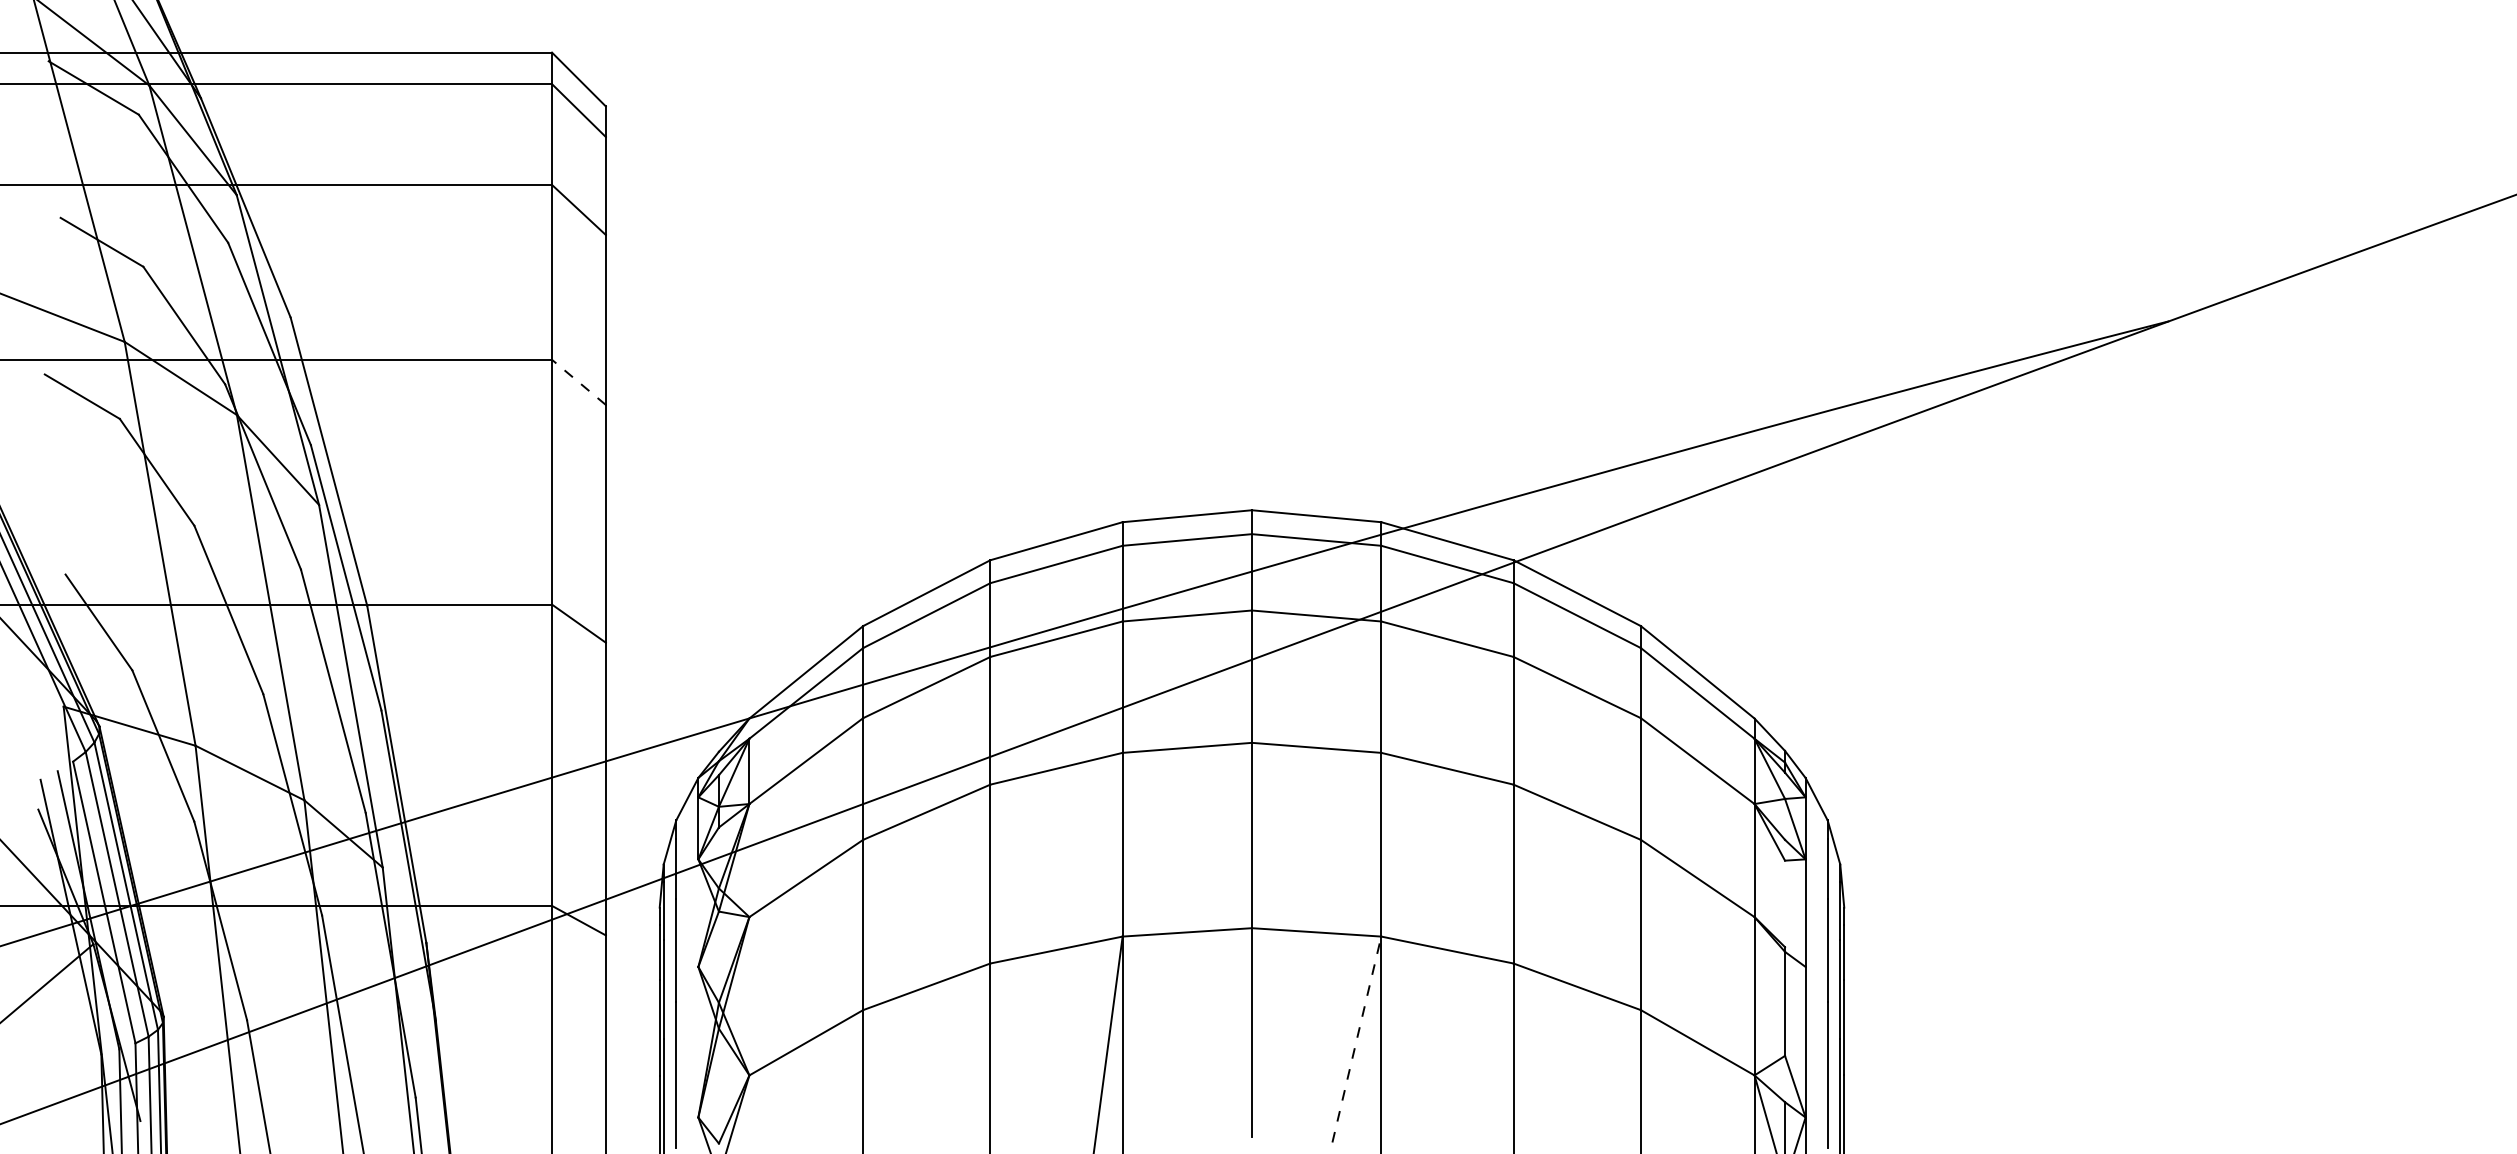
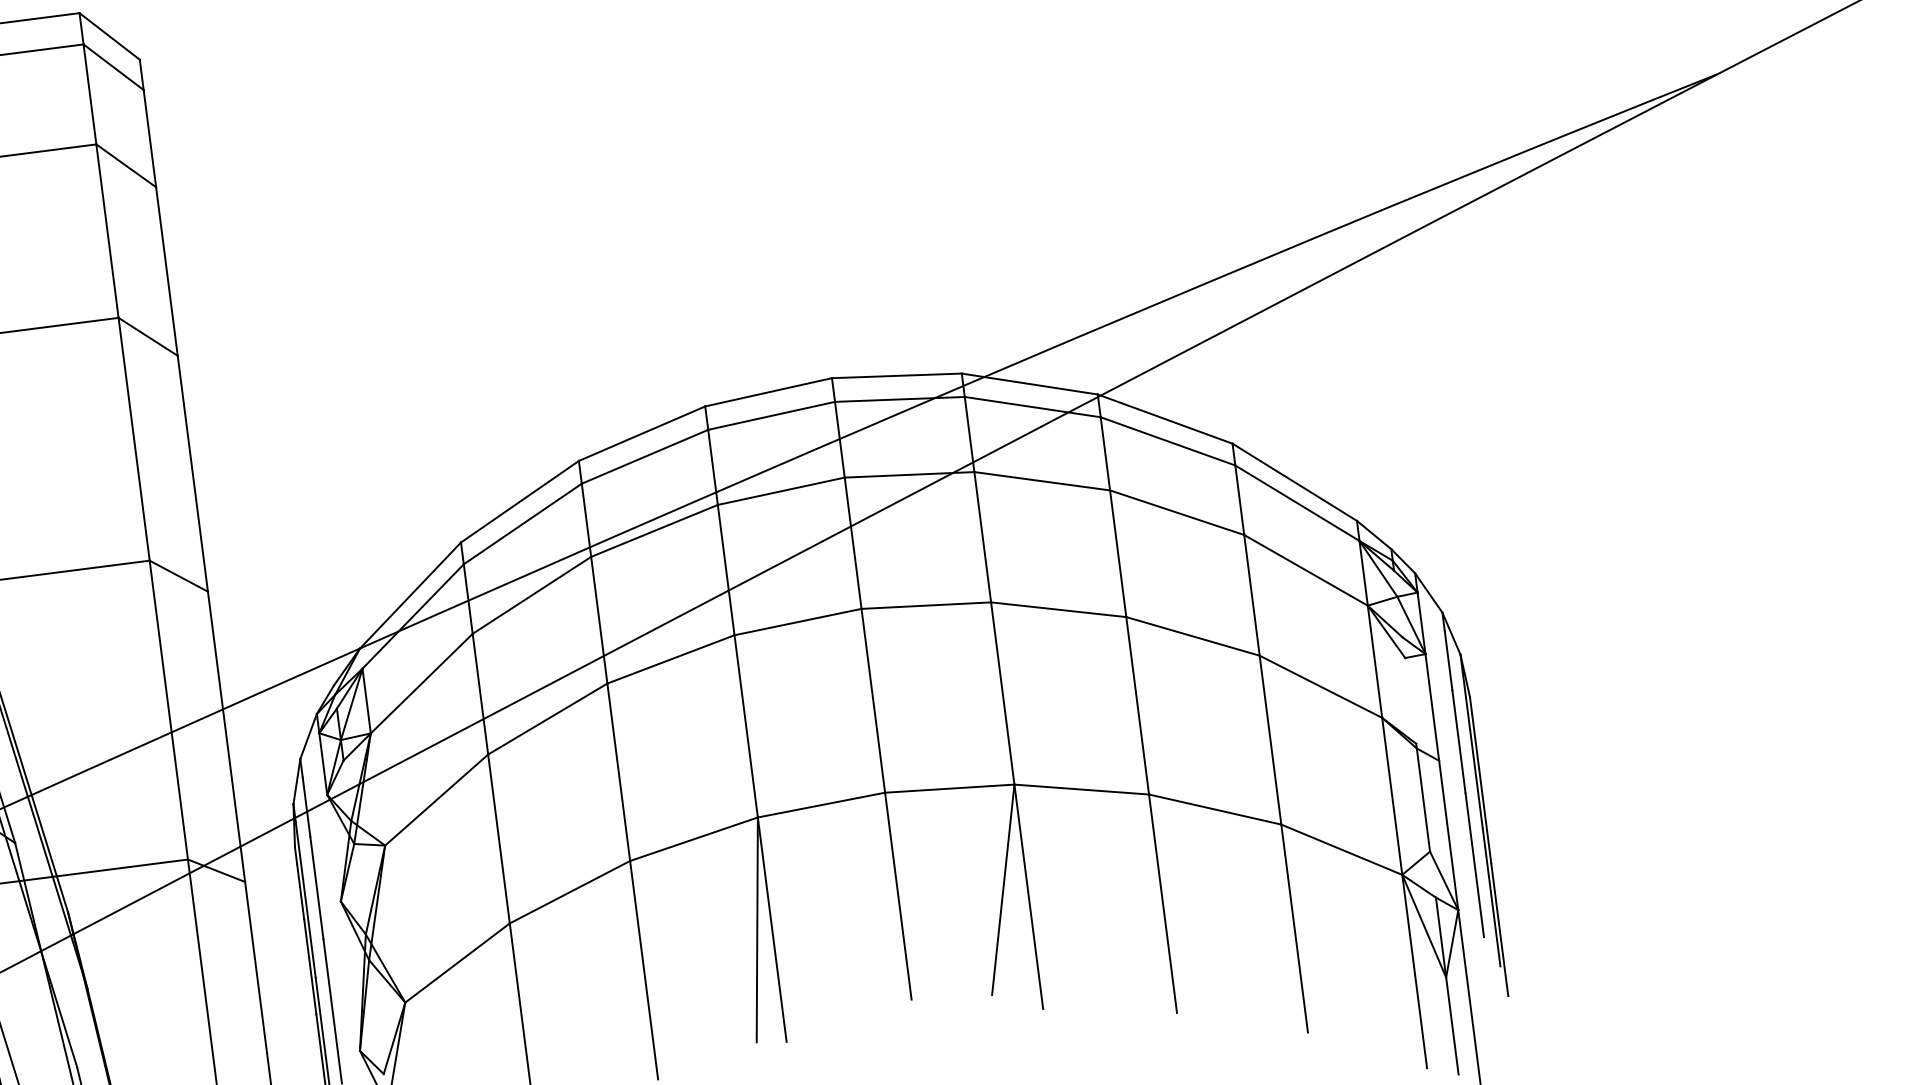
line: (578, 382) -> (147, 337), dashed -> solid
line: (1356, 1039) -> (1002, 889), dashed -> solid

